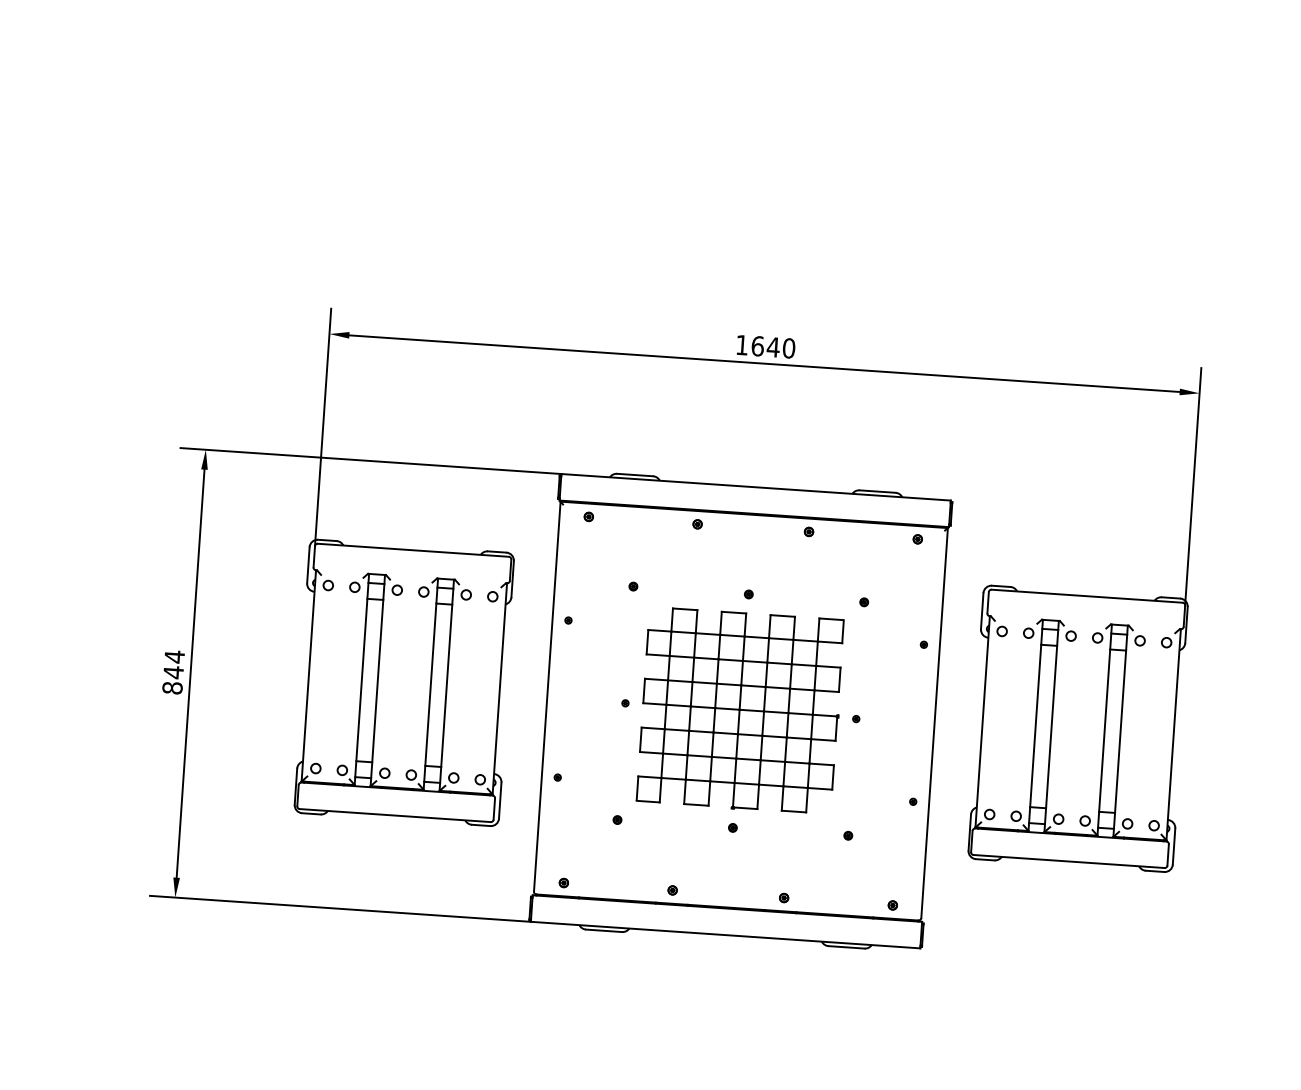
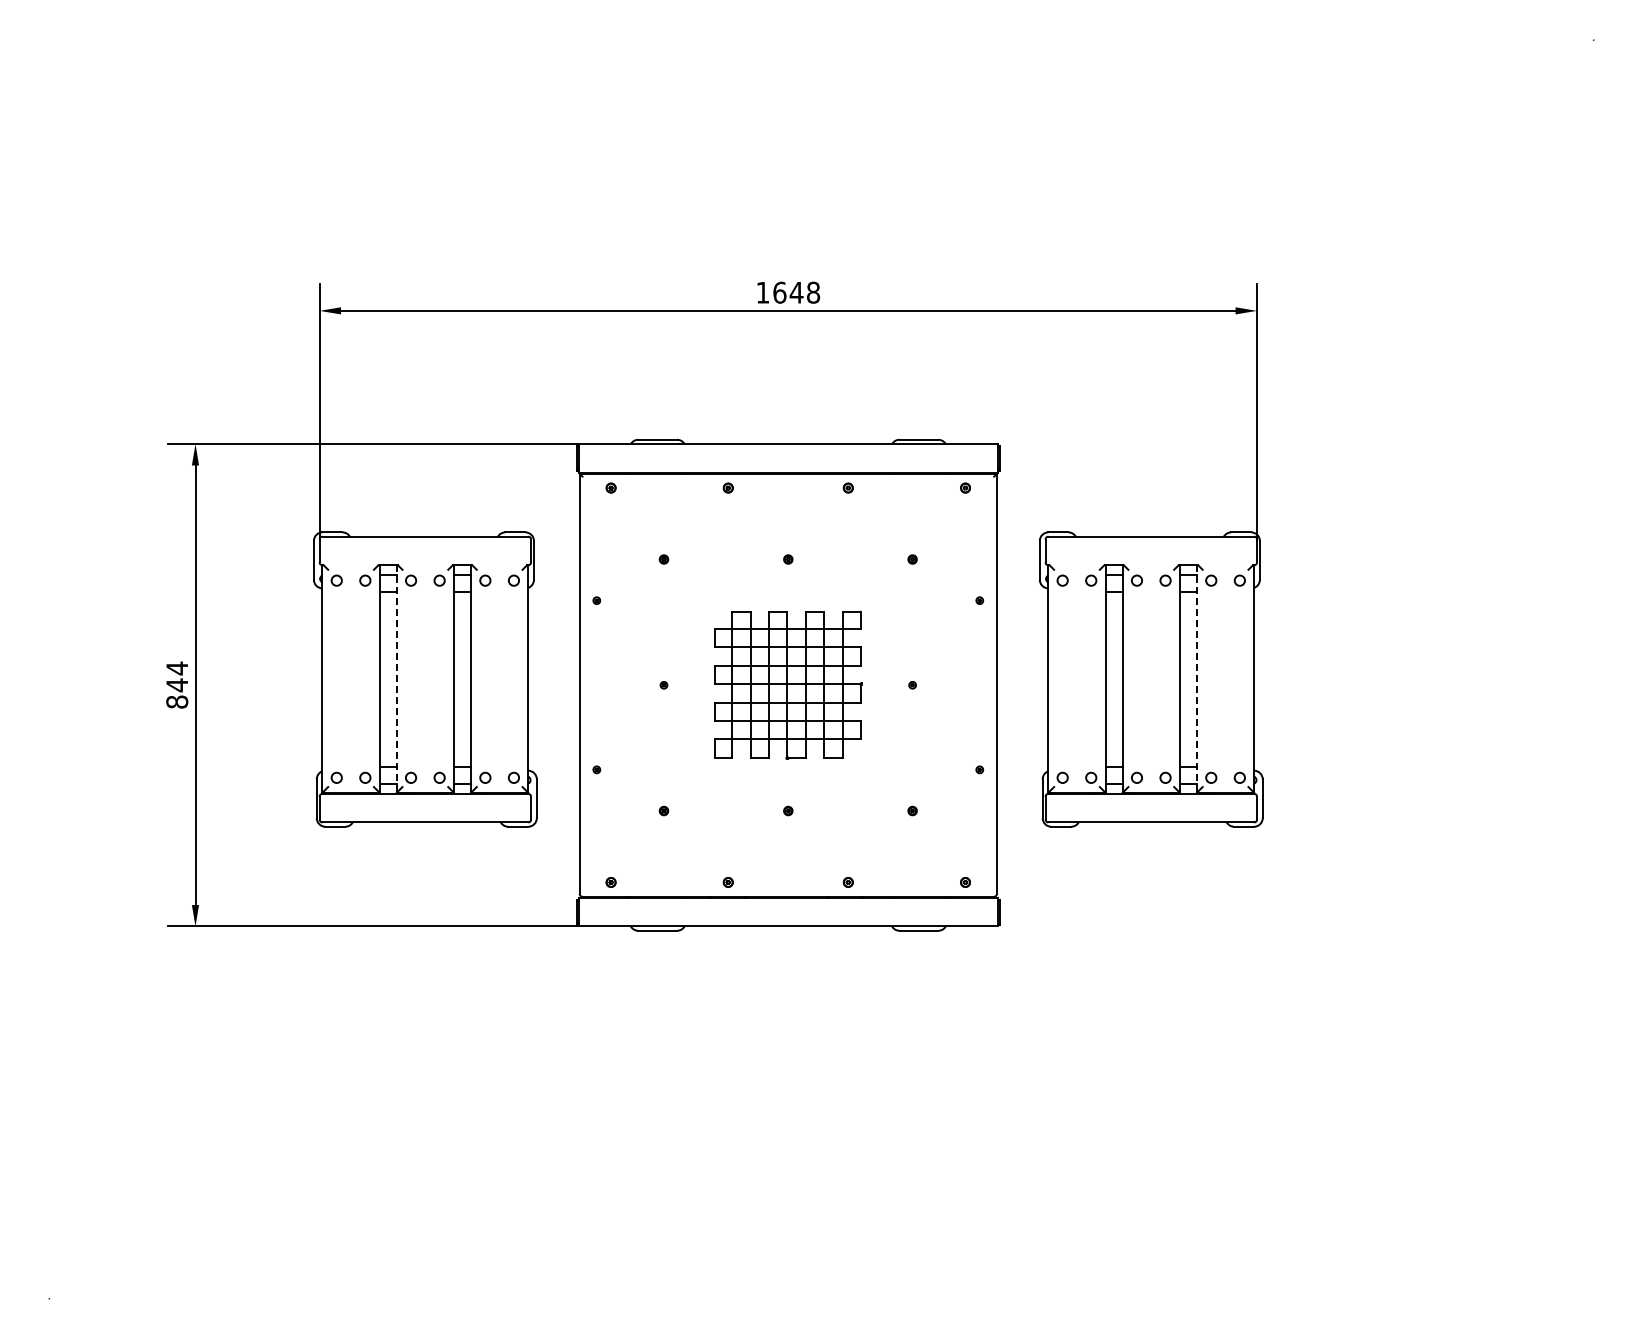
text: (789, 348) -> (813, 292), 1640 -> 1648
line: (377, 681) -> (396, 679), solid -> dashed
part: (741, 710) -> (788, 684), size x0.7
line: (1121, 731) -> (1197, 679), solid -> dashed

